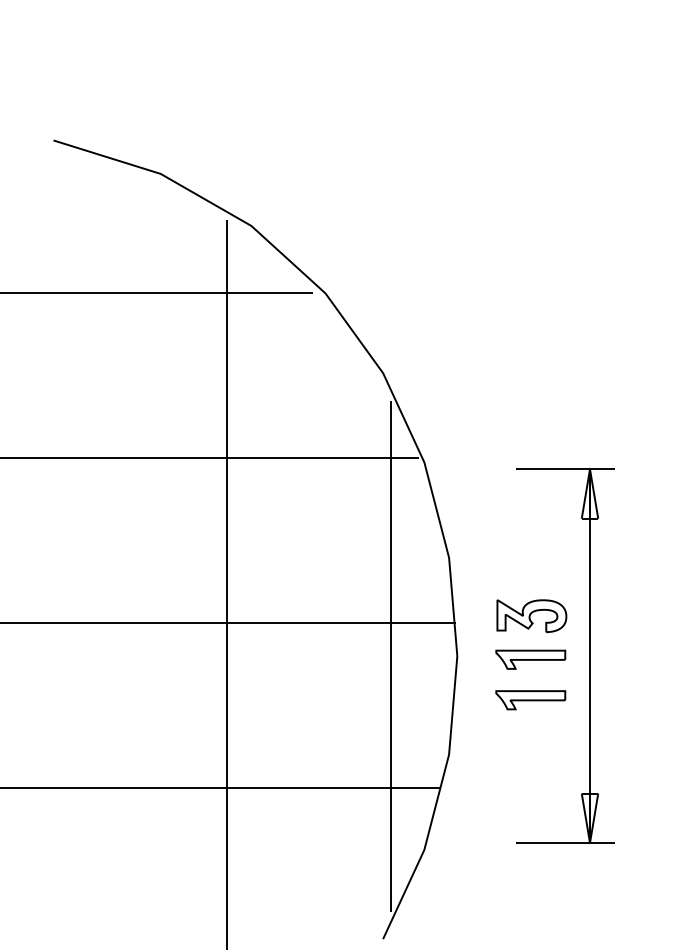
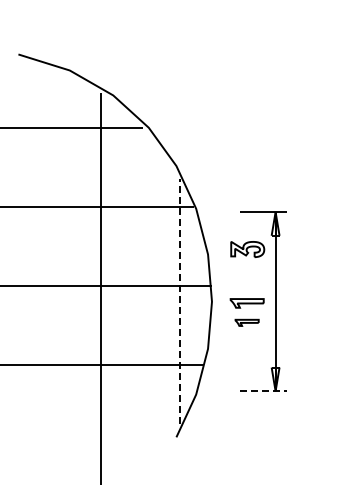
part: (531, 616) -> (247, 249), moved
line: (391, 655) -> (180, 301), solid -> dashed
part: (529, 699) -> (246, 322), size x0.7
line: (564, 843) -> (263, 391), solid -> dashed

